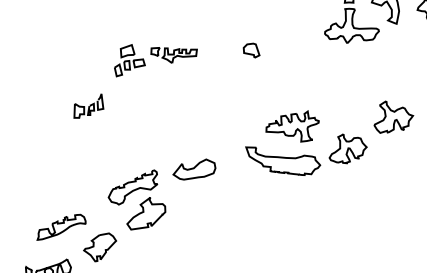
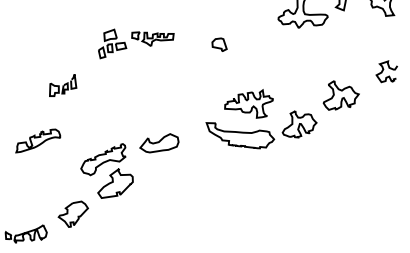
part: (251, 50) -> (219, 44), moved
part: (156, 60) -> (136, 43), moved
part: (61, 226) -> (38, 140), moved

